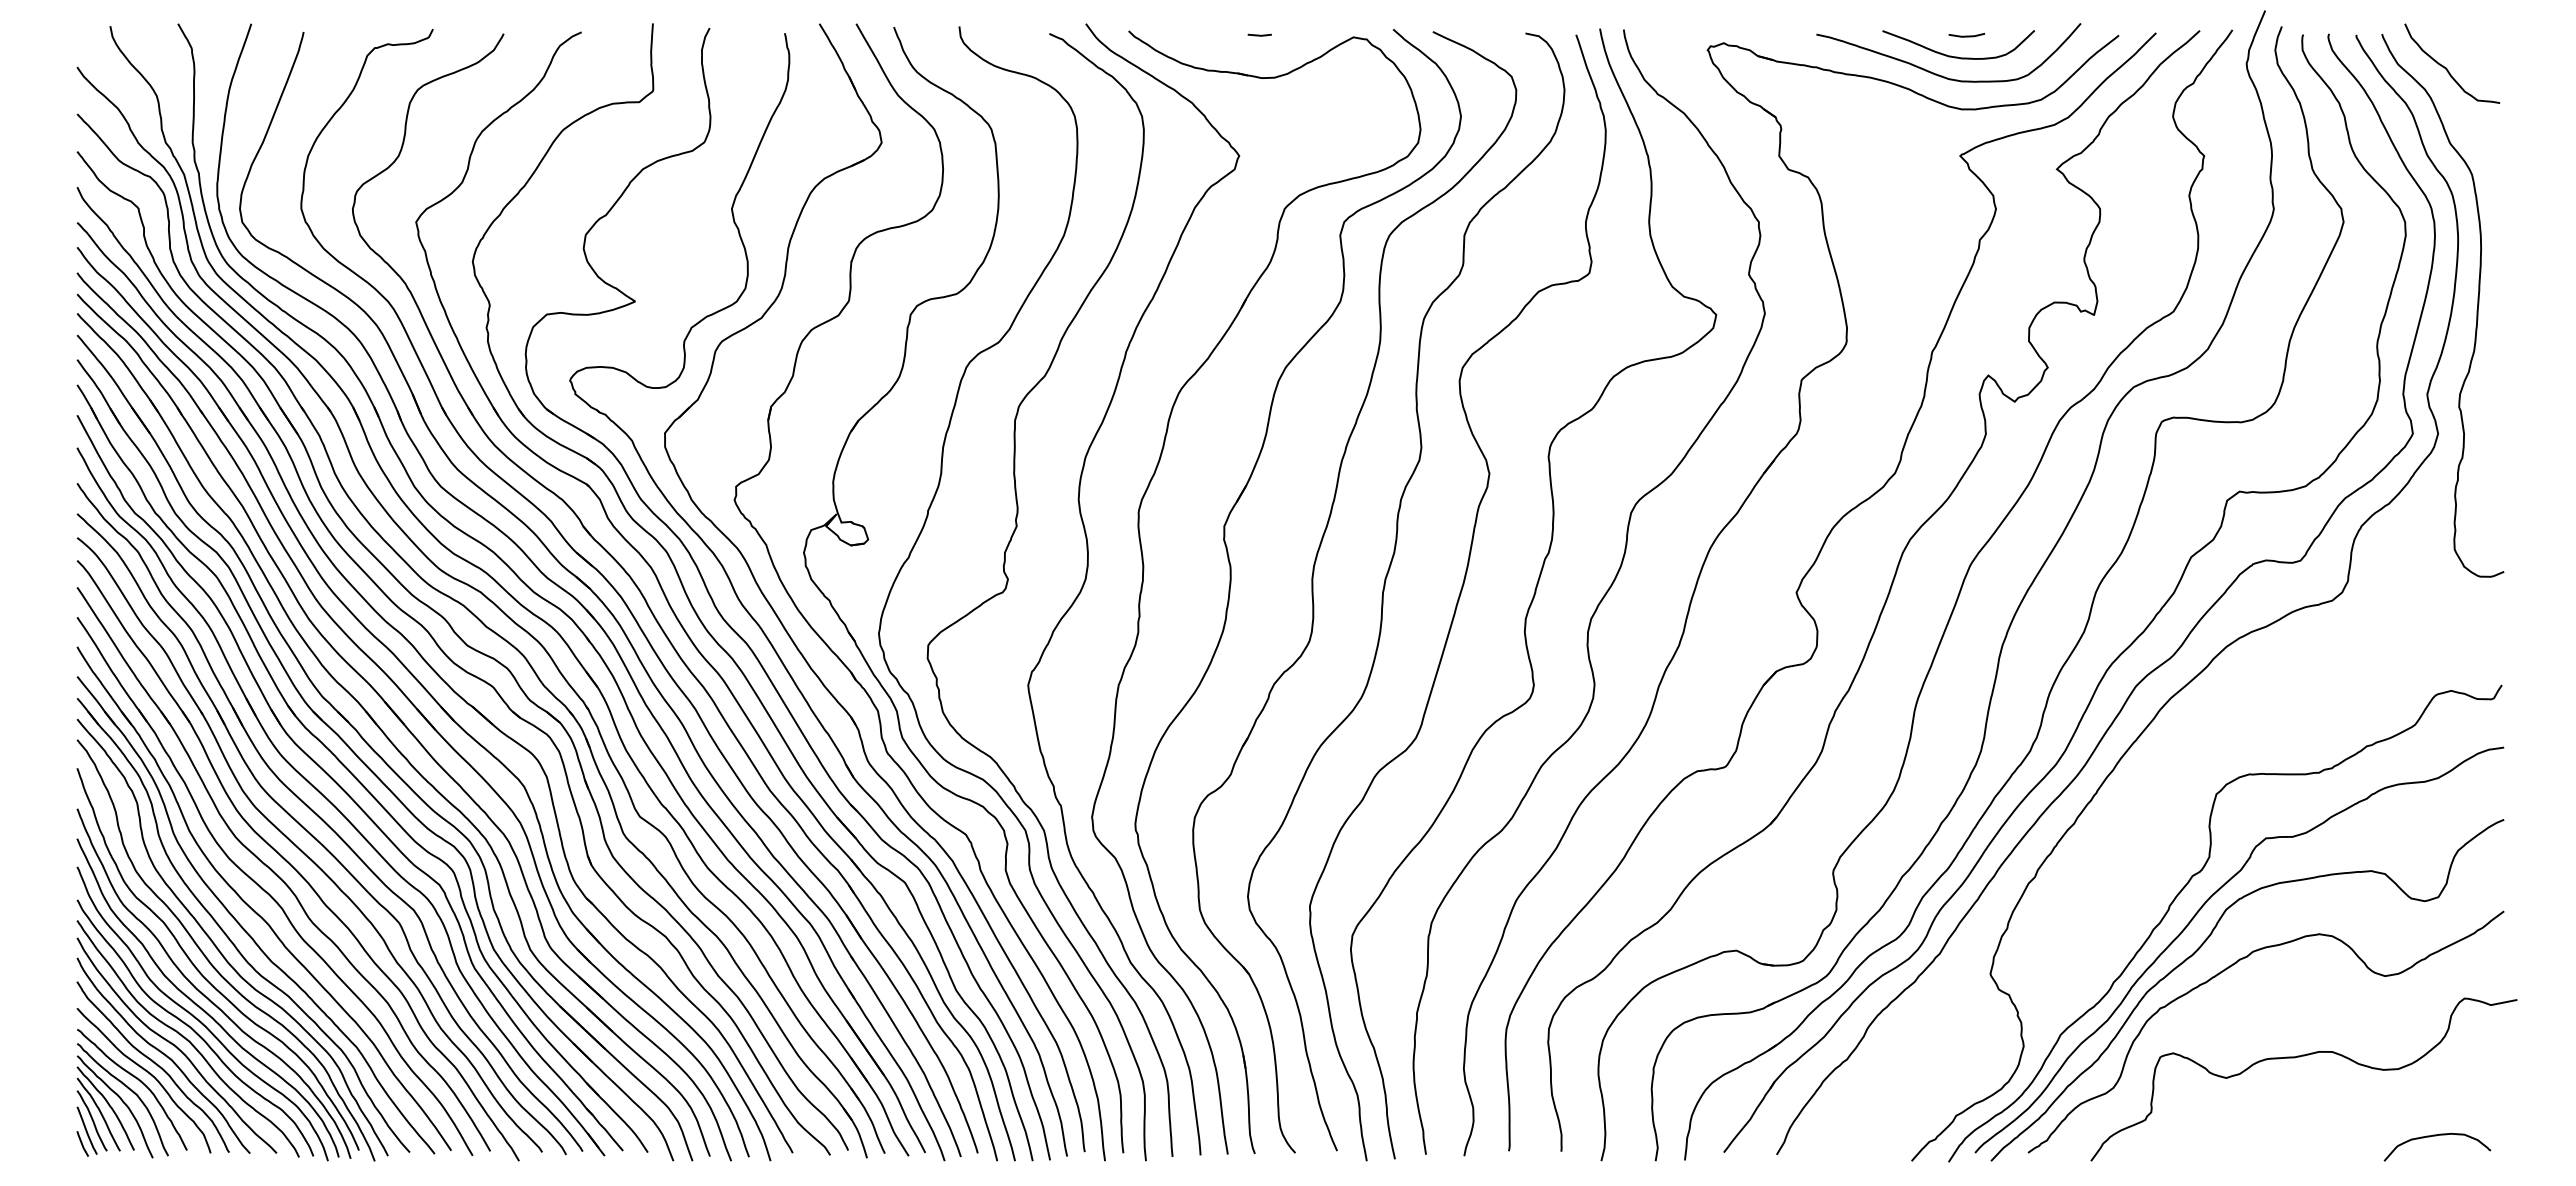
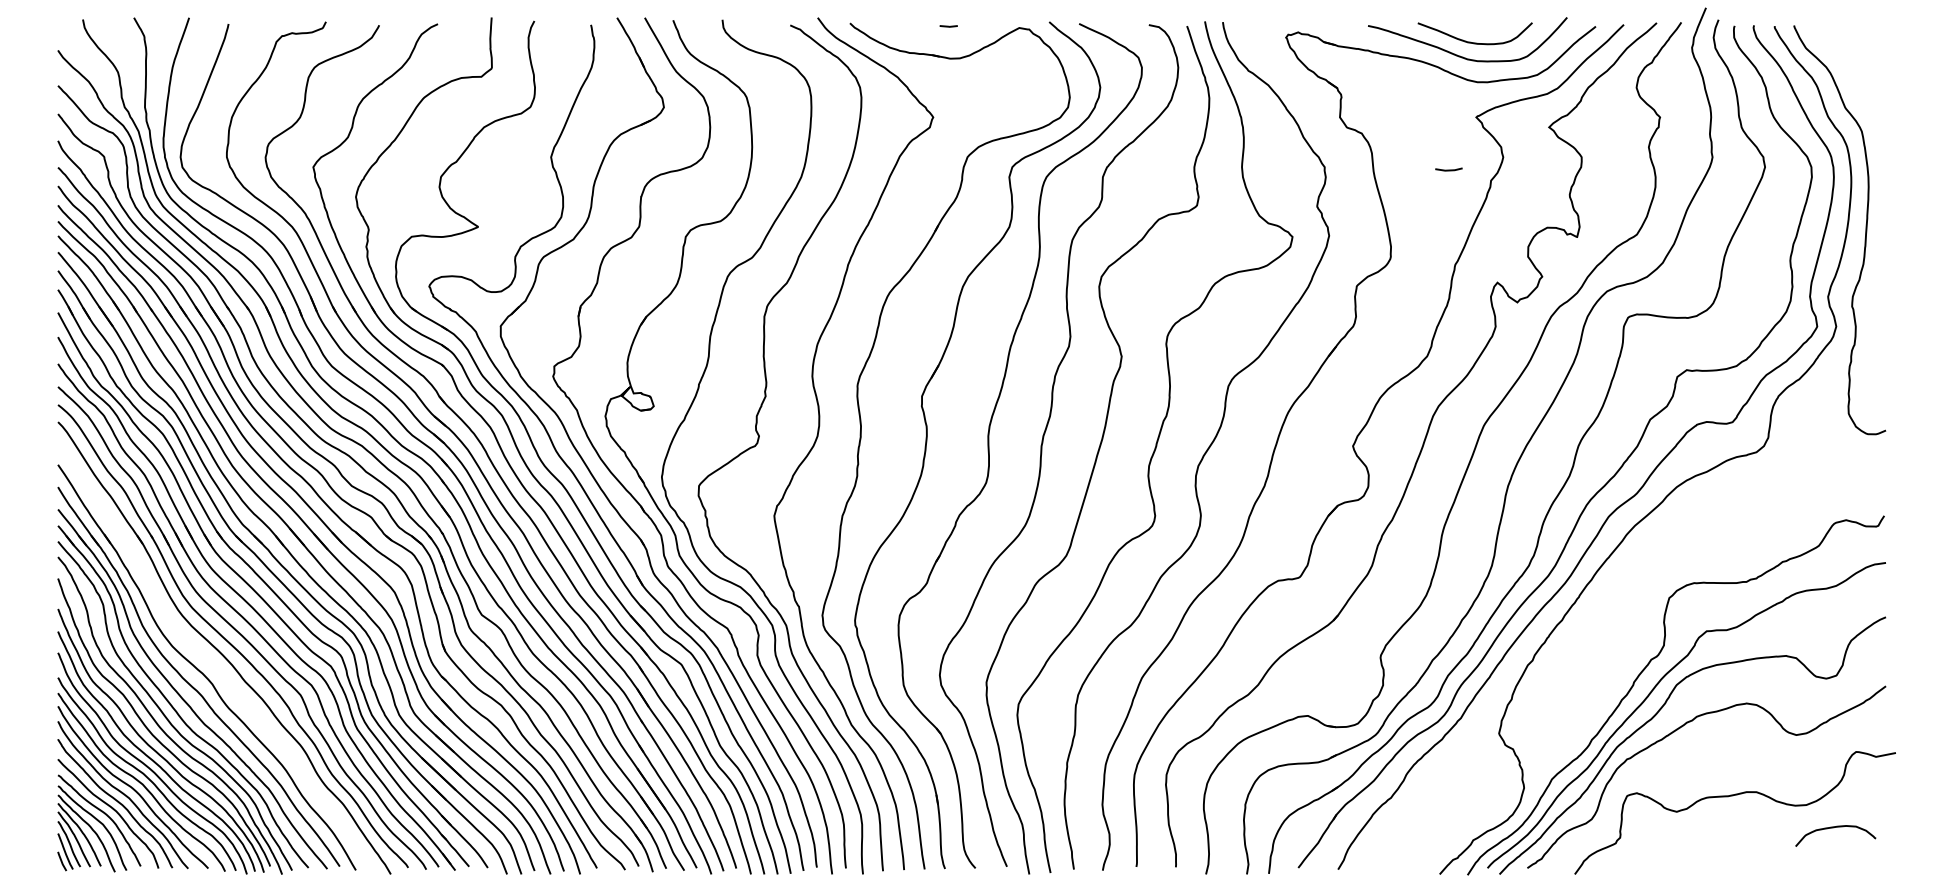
line: (1966, 35) -> (1448, 169), moved
curve: (2447, 68) -> (1843, 51), removed
part: (277, 874) -> (208, 658), removed
curve: (2436, 1136) -> (1835, 827), moved

